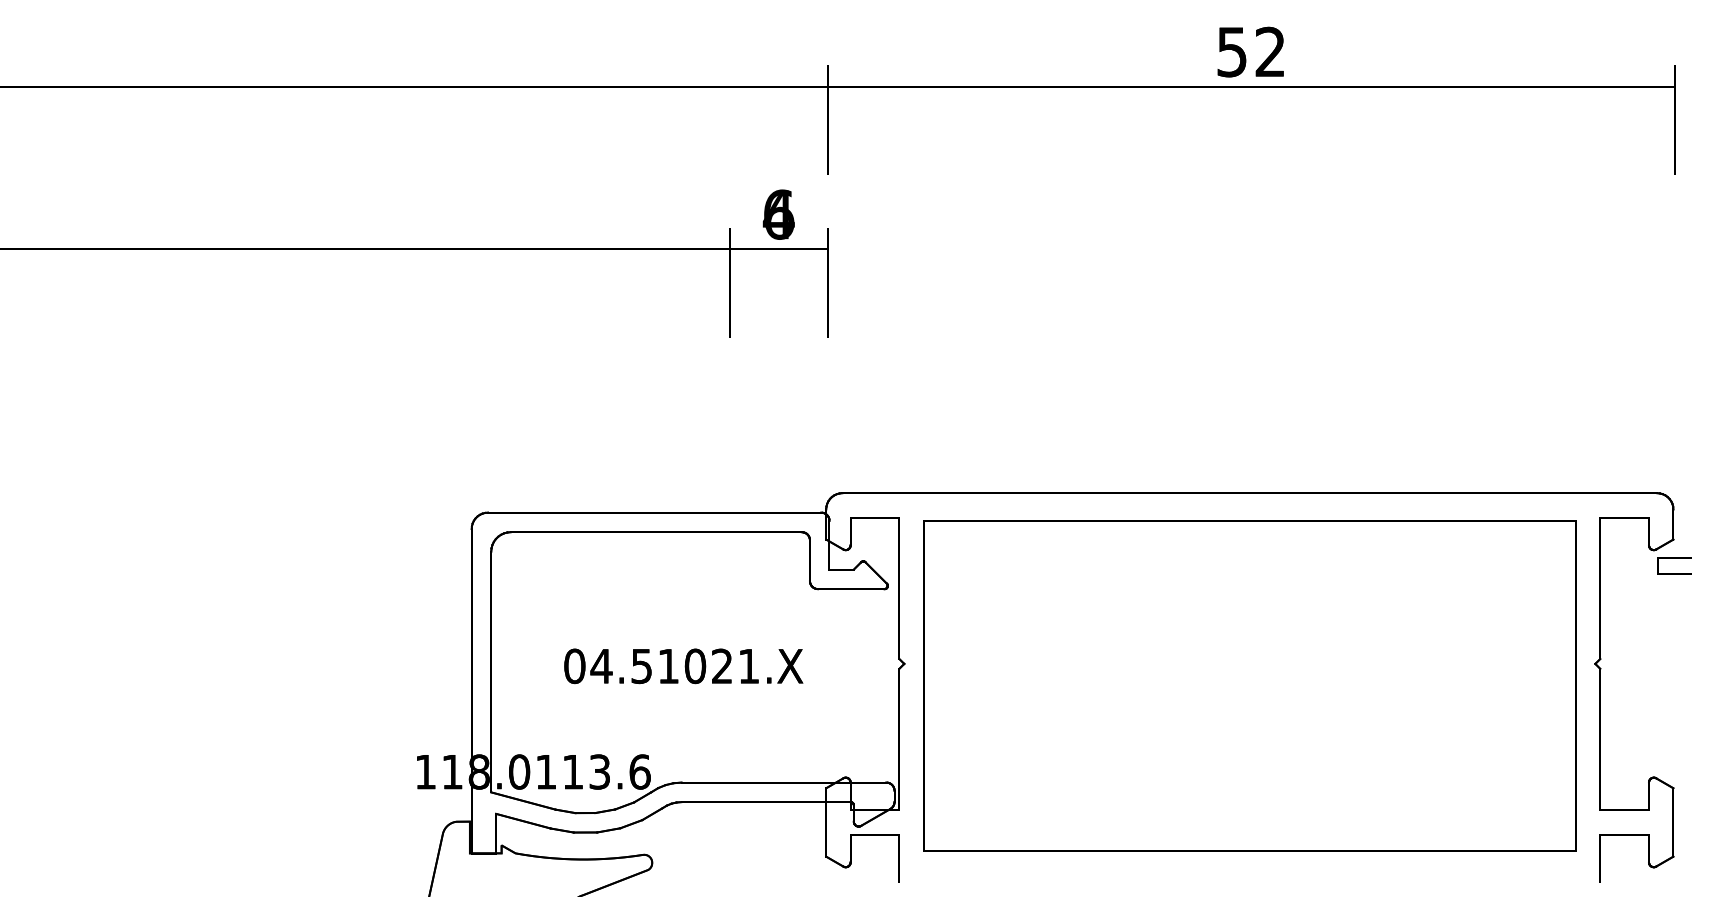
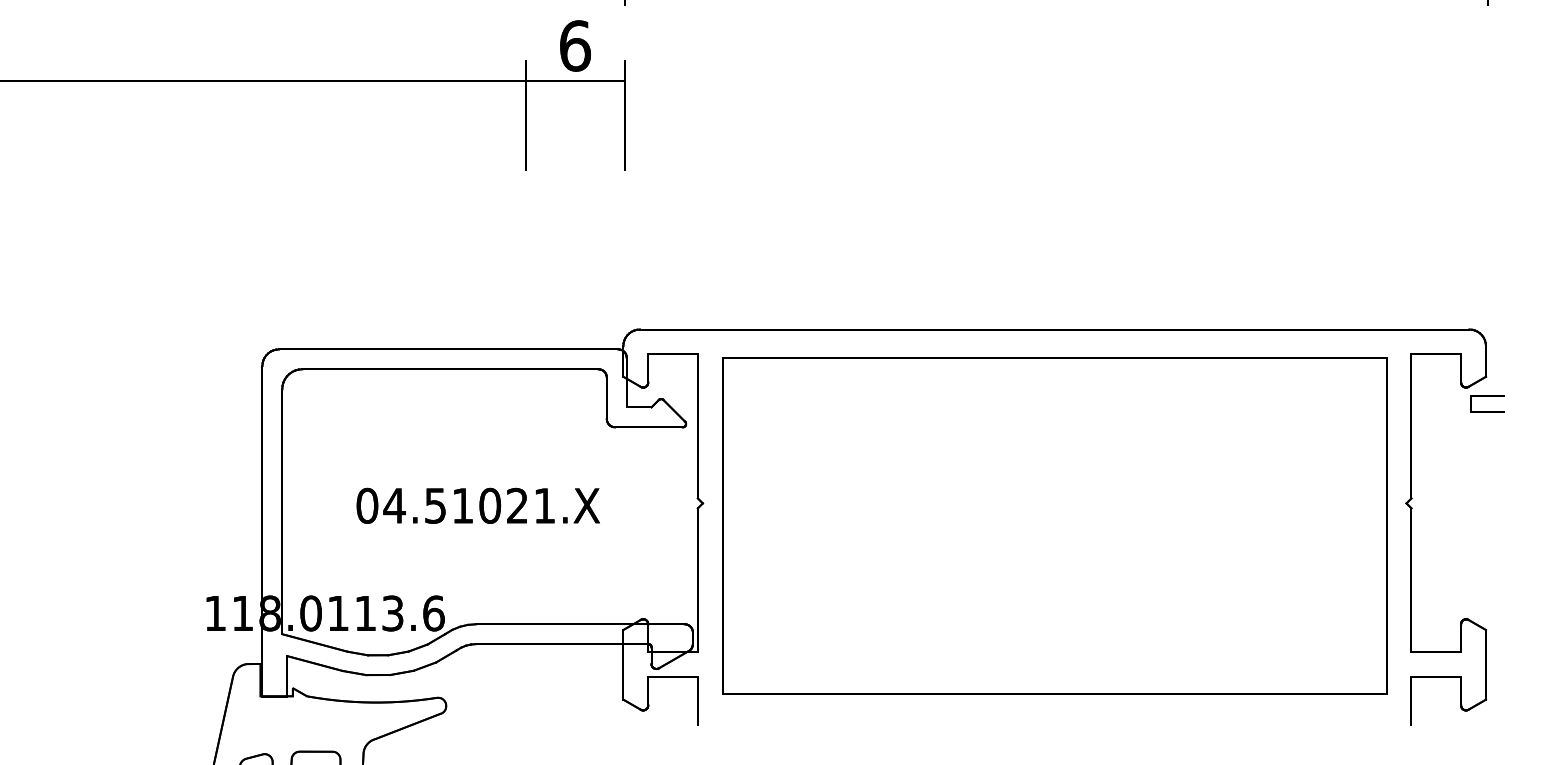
text: (778, 214) -> (574, 45), 4 -> 6

